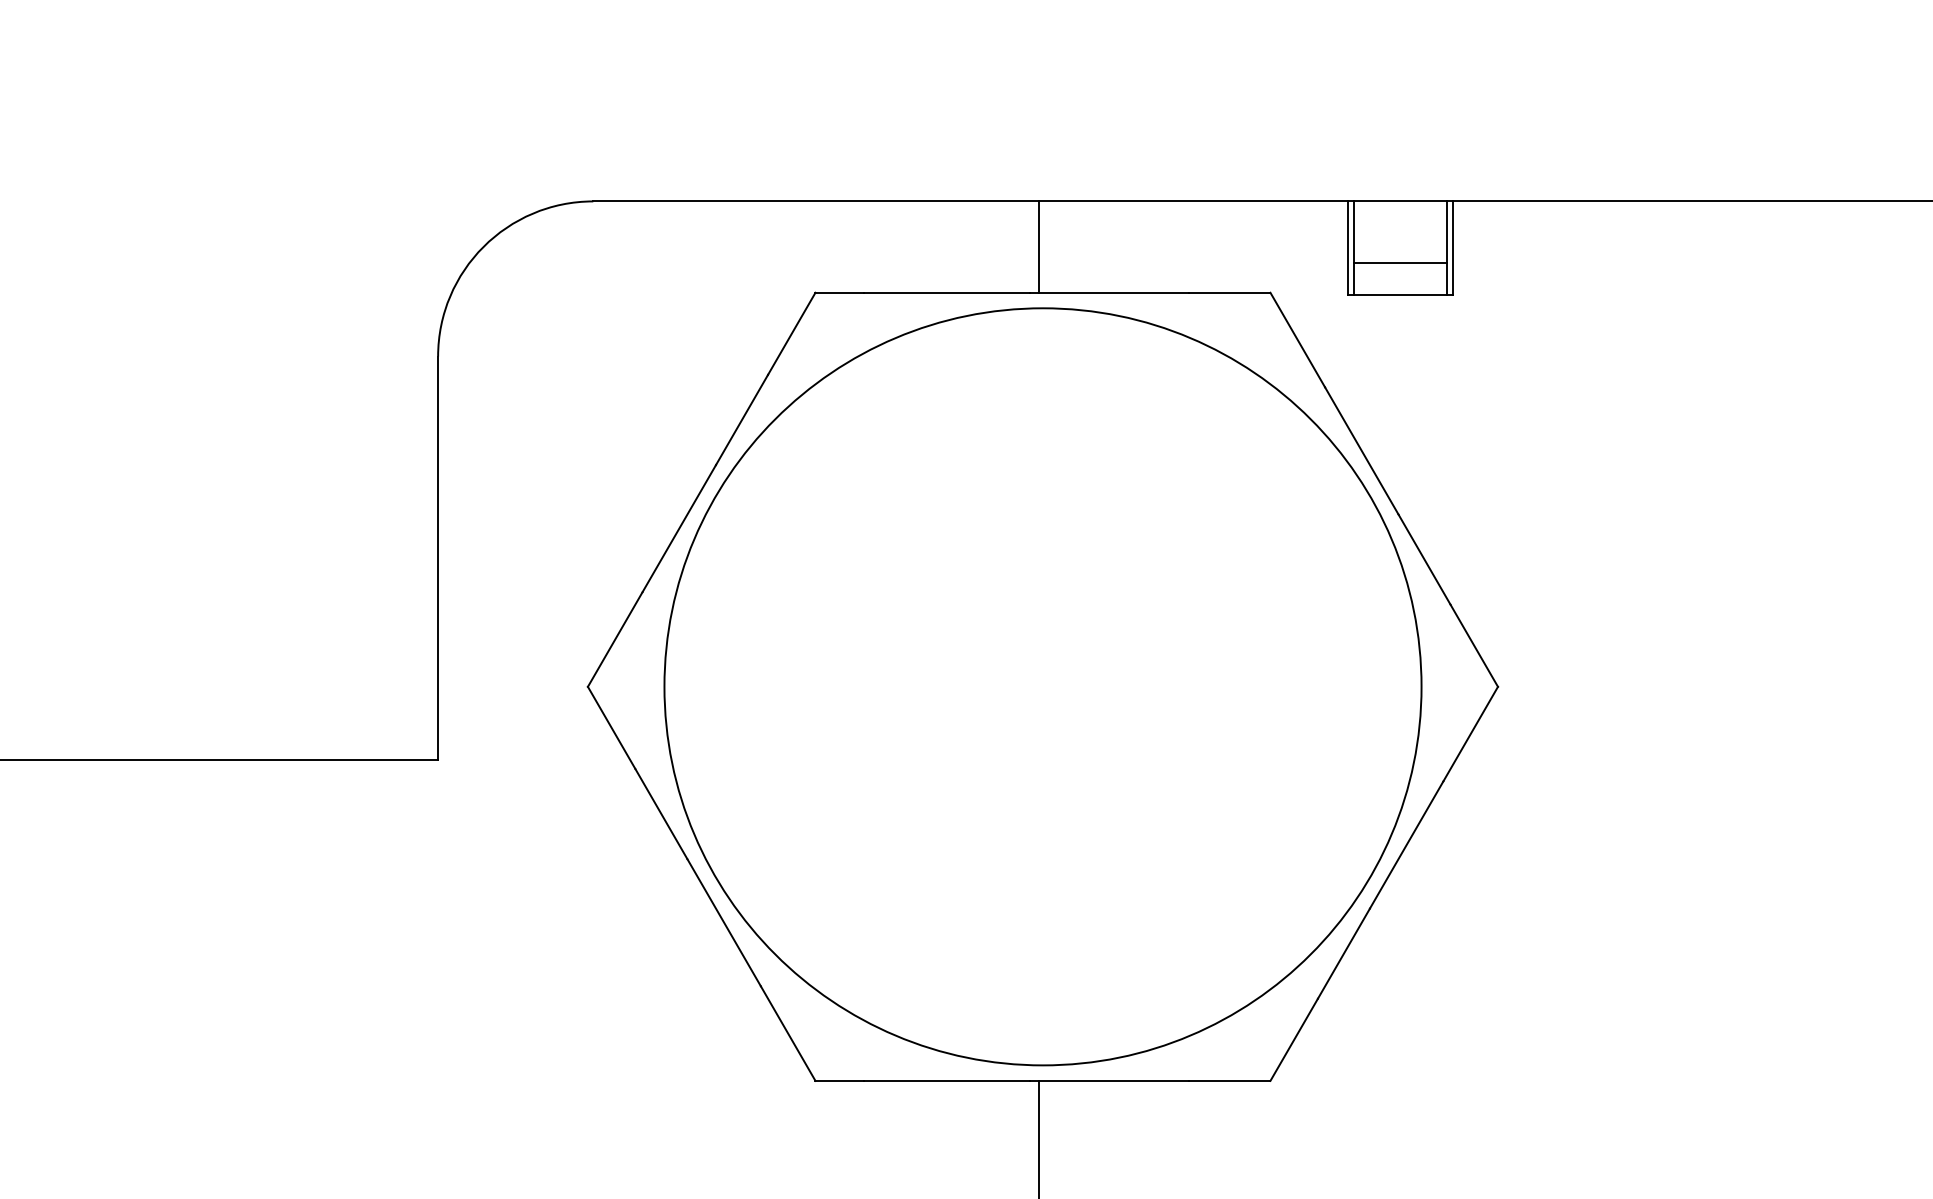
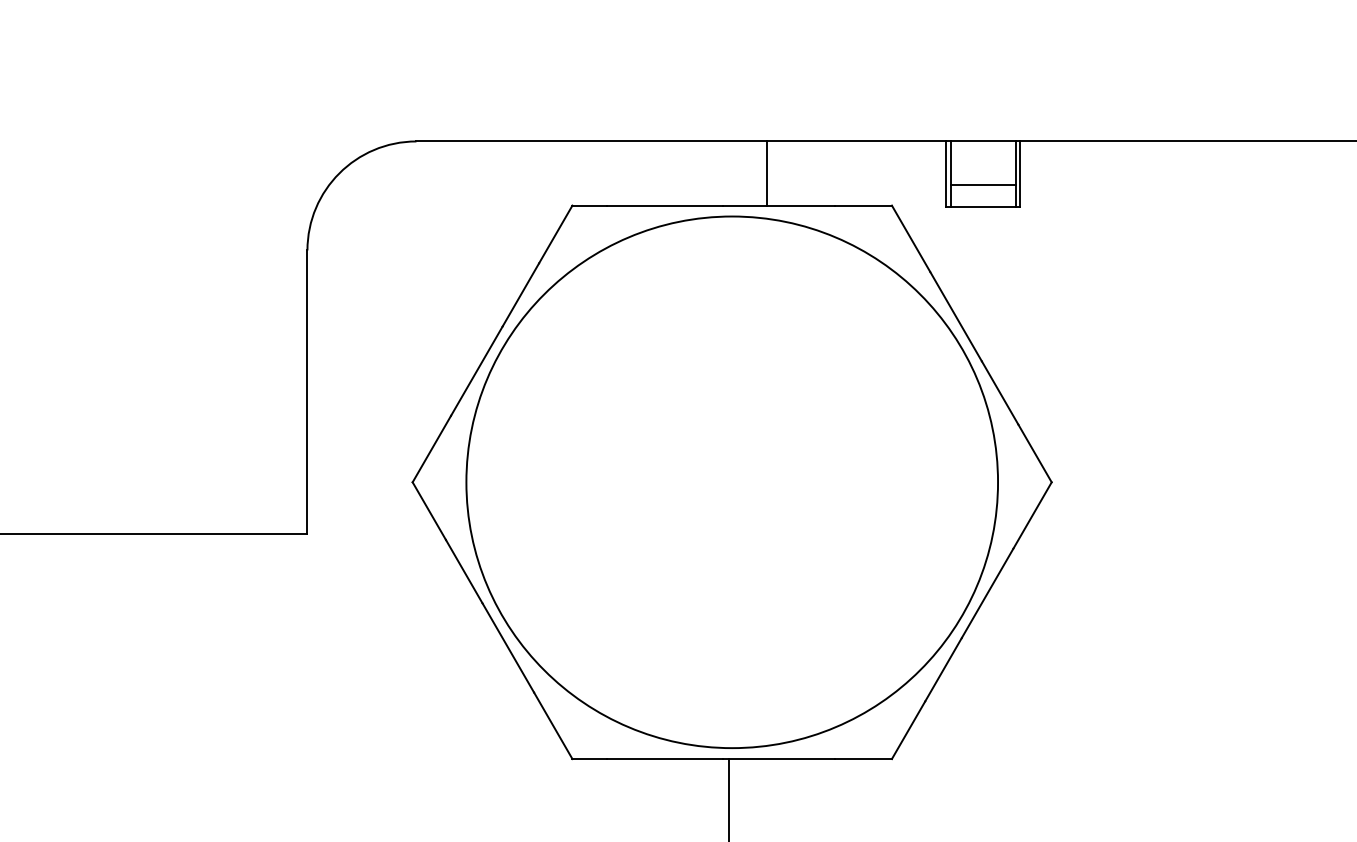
line: (1039, 246) -> (767, 173), moved

